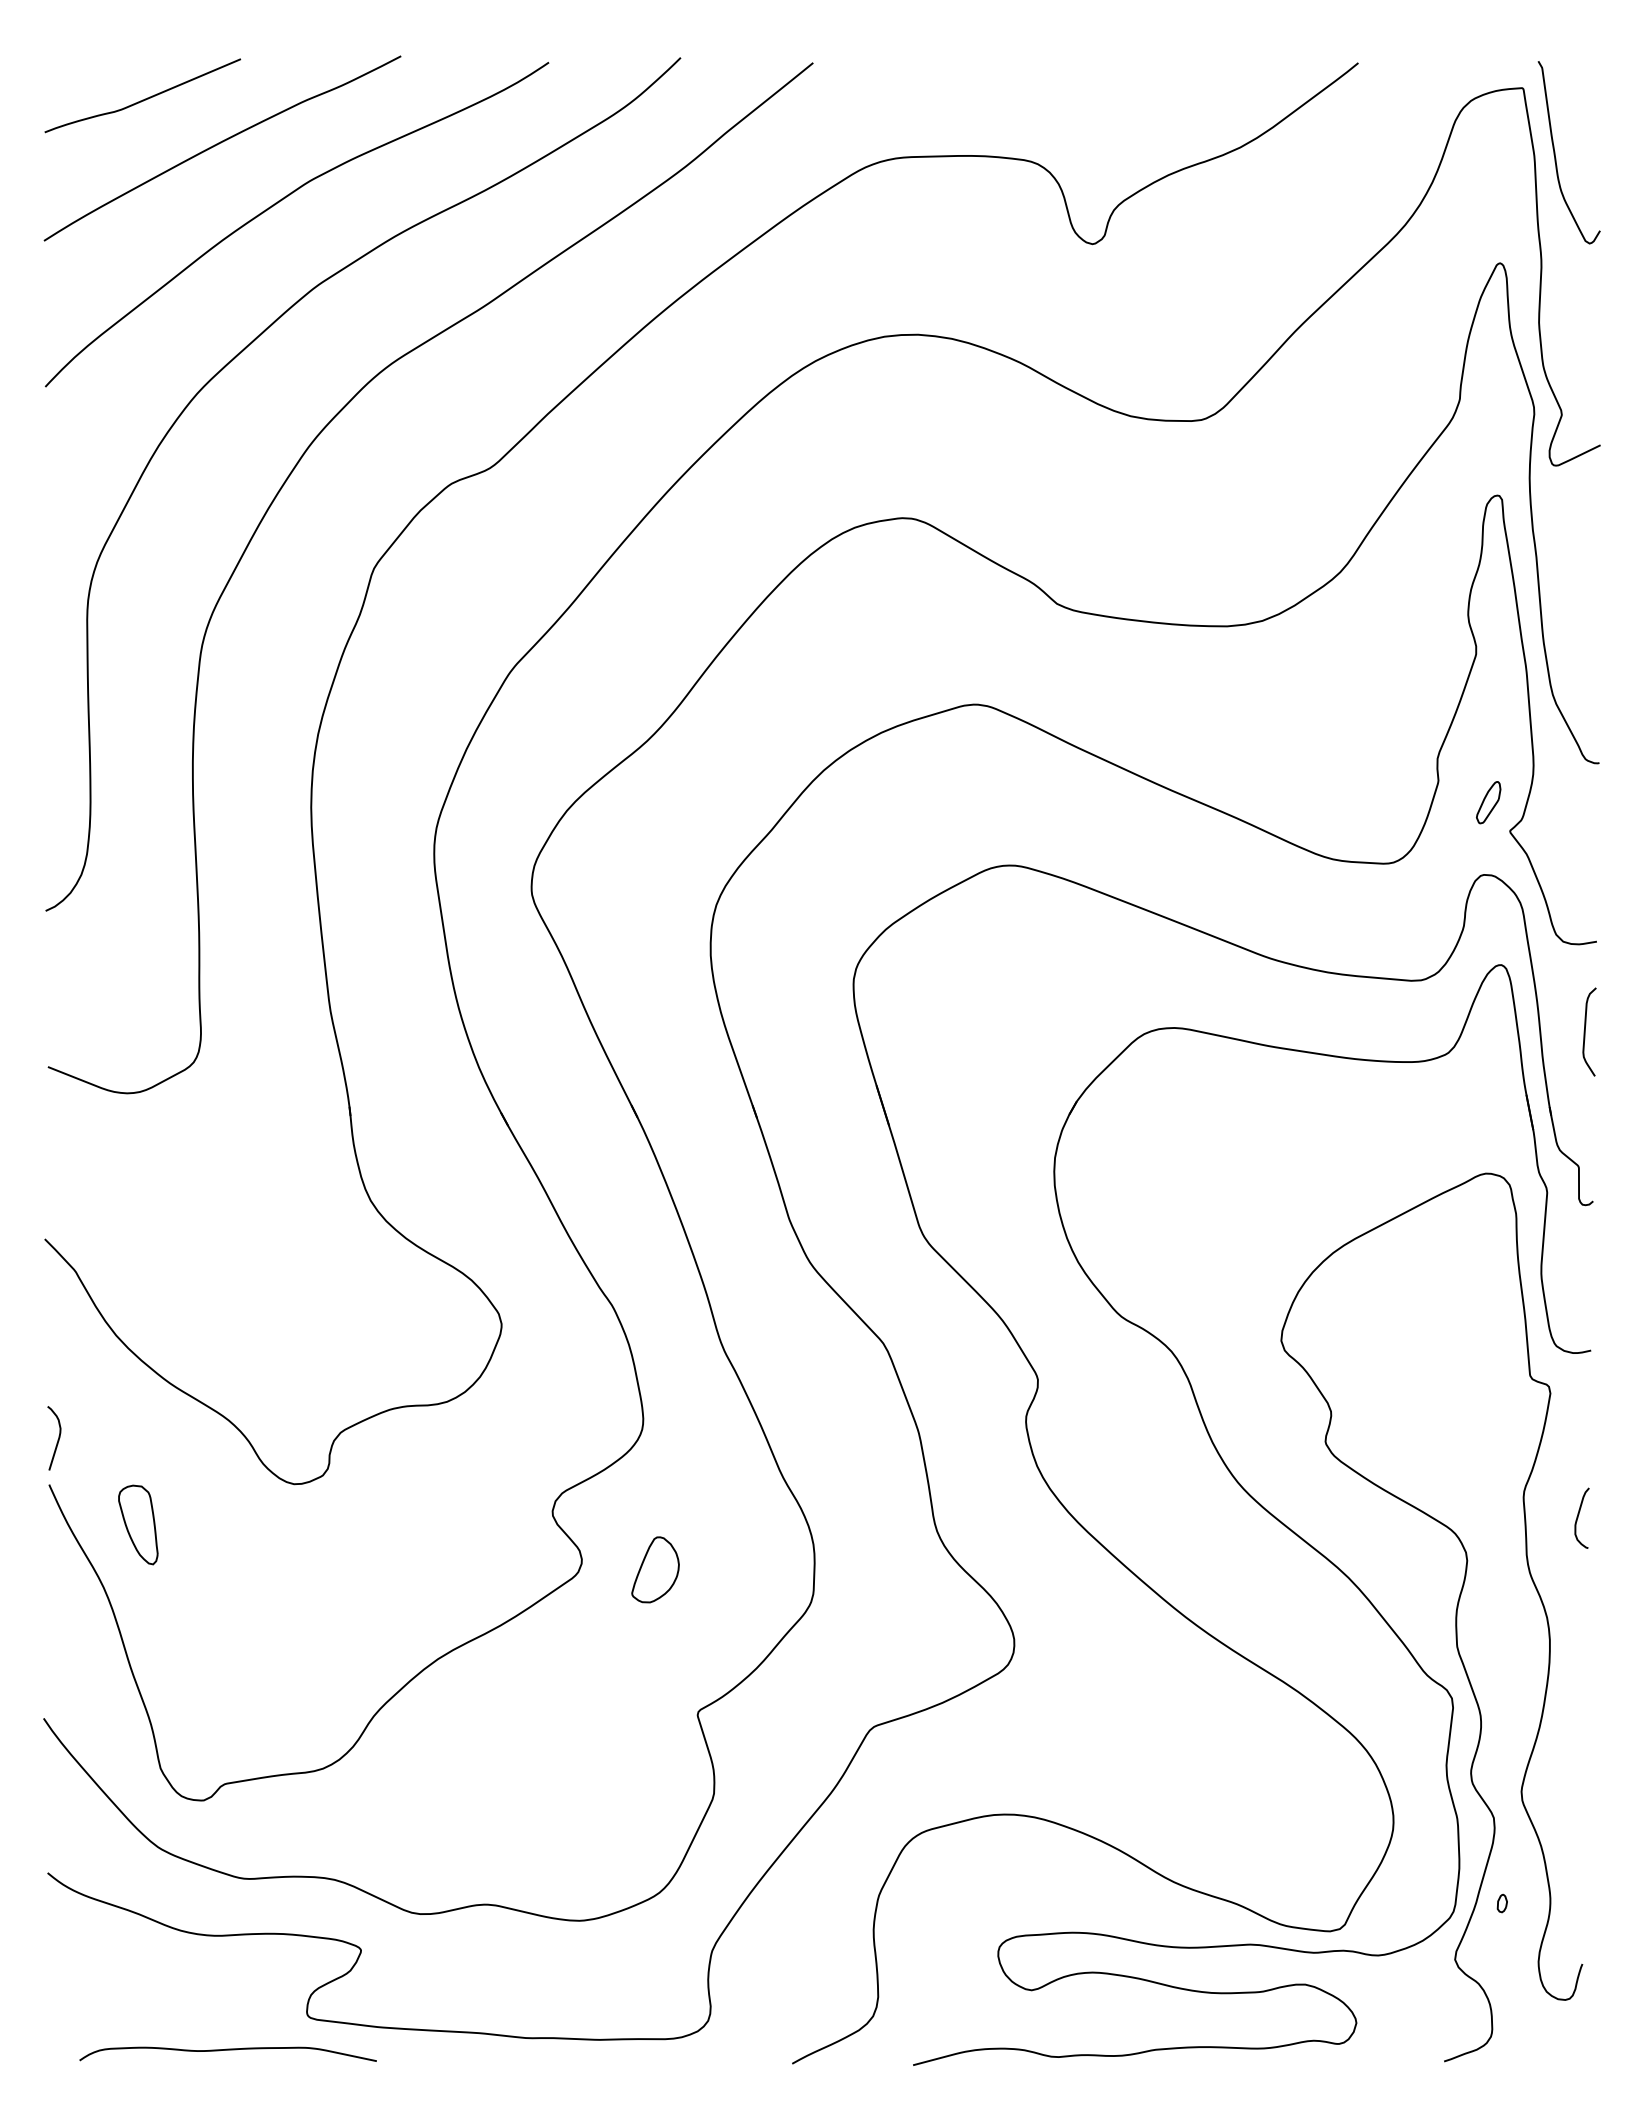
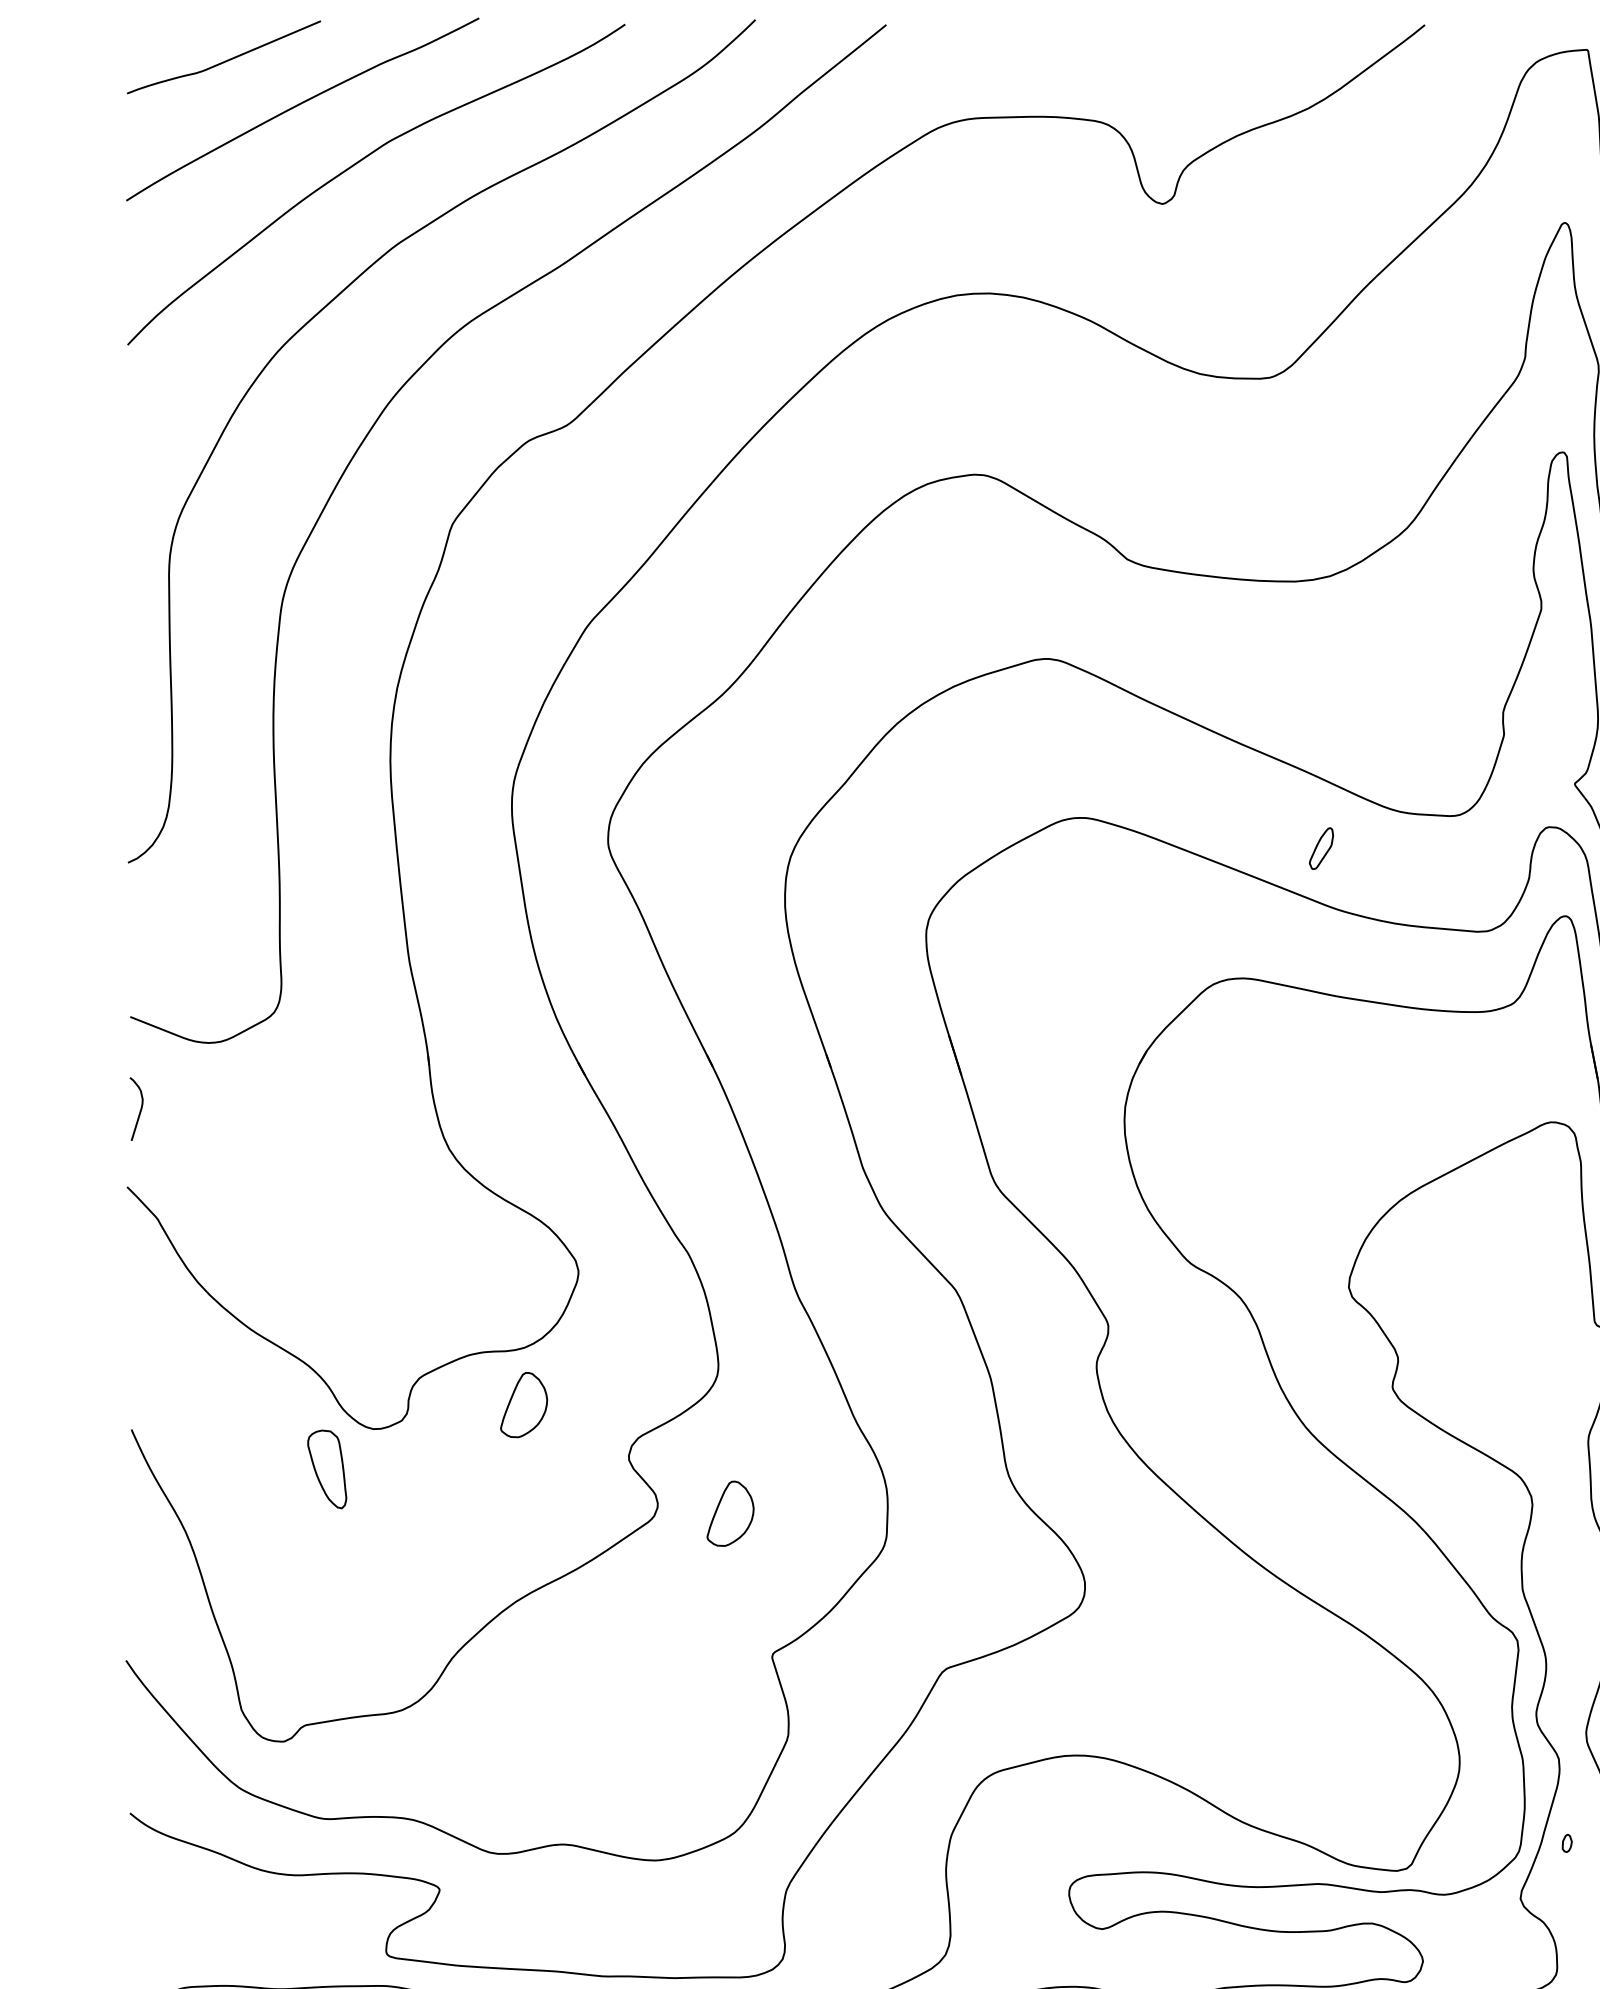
part: (1488, 802) -> (1321, 848), moved
curve: (57, 1439) -> (139, 1110), moved
part: (446, 1459) -> (524, 1404), added
part: (138, 1524) -> (327, 1468), moved

